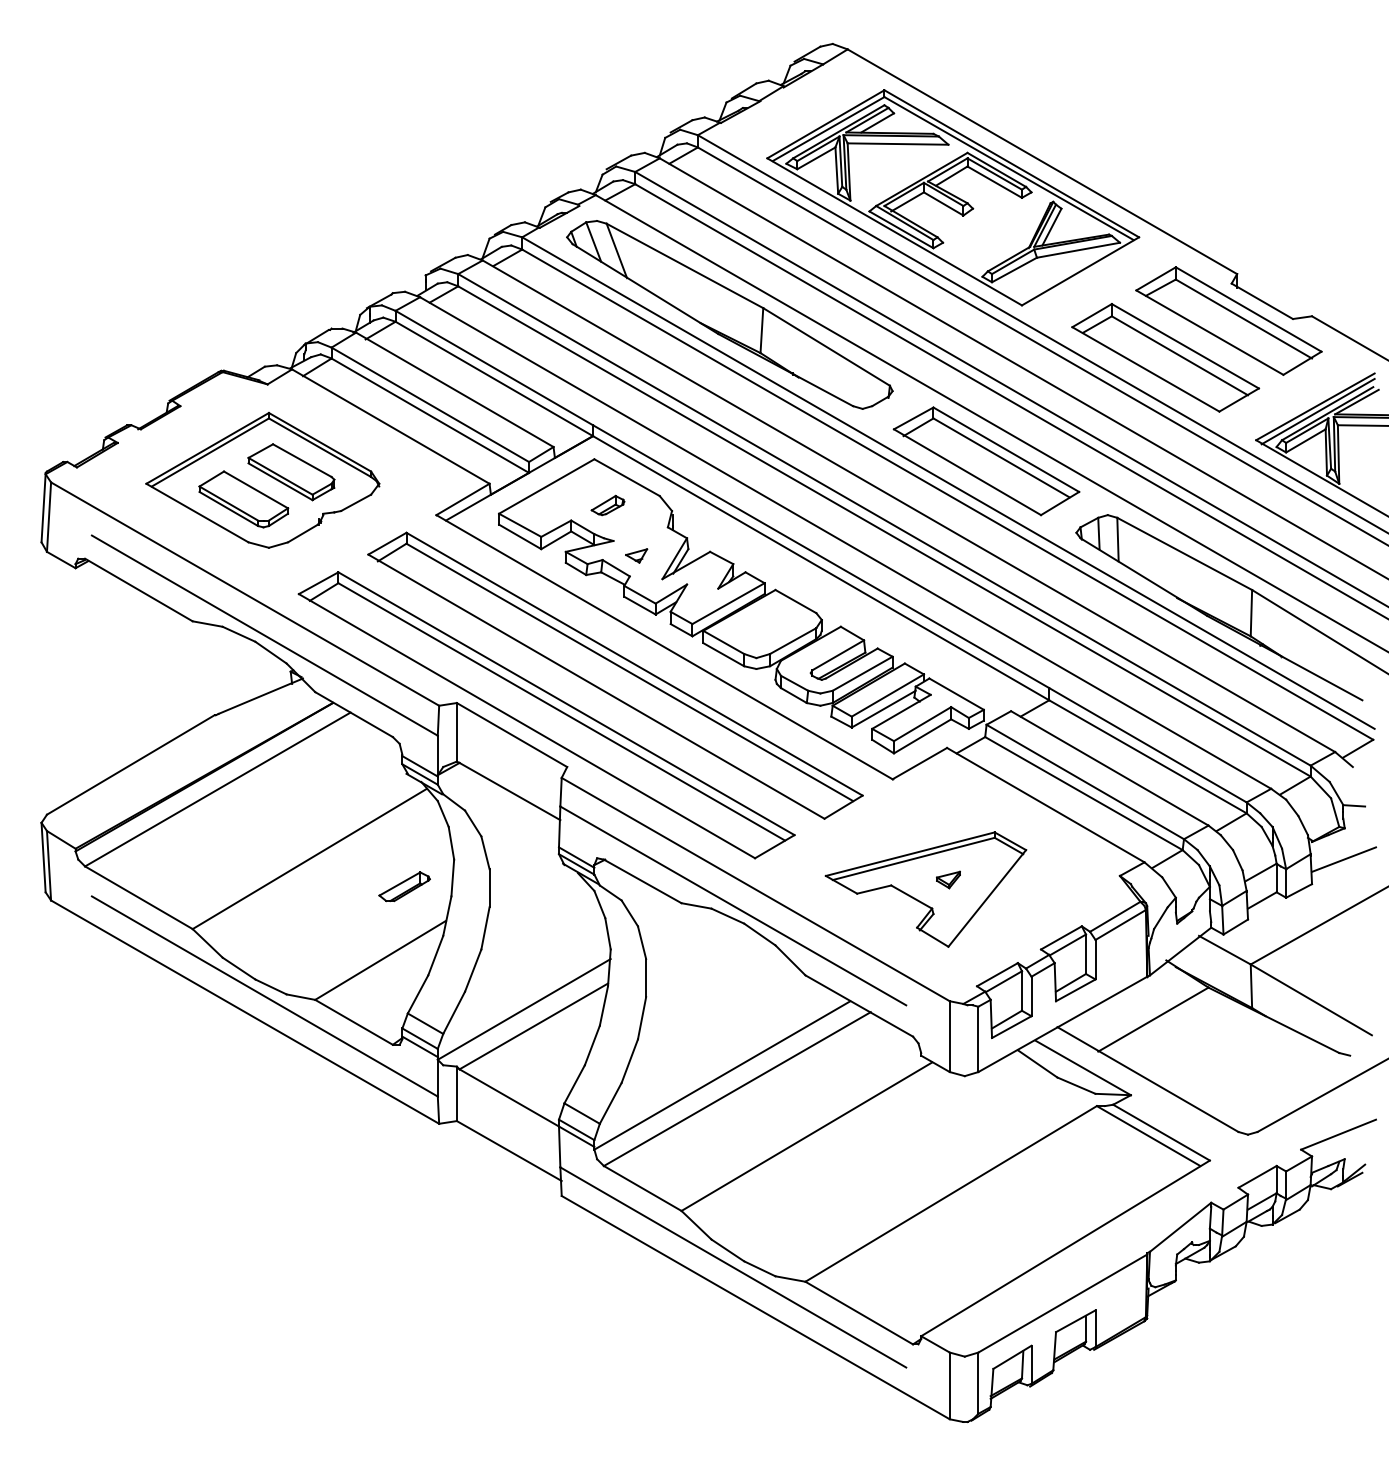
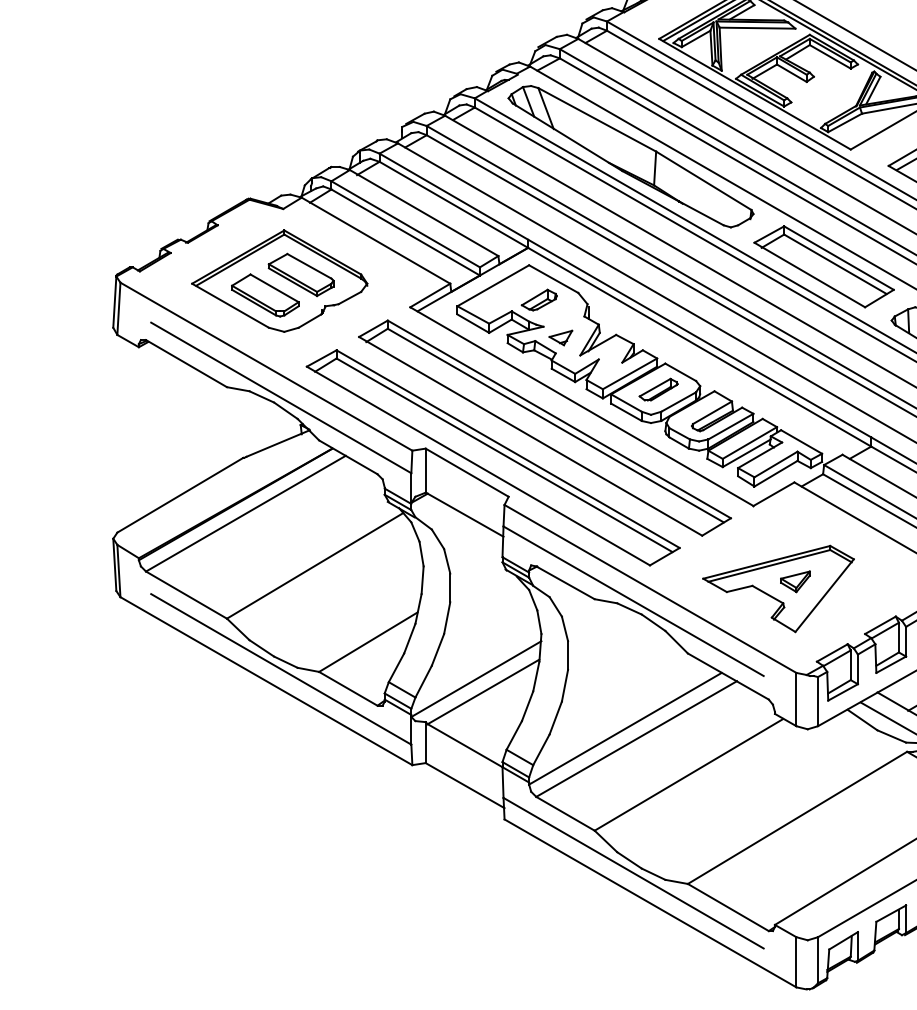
part: (607, 505) -> (538, 300), size x1.43
part: (636, 555) -> (560, 337), size x1.43
part: (948, 879) -> (795, 581), size x1.67
part: (404, 886) -> (658, 389), moved

